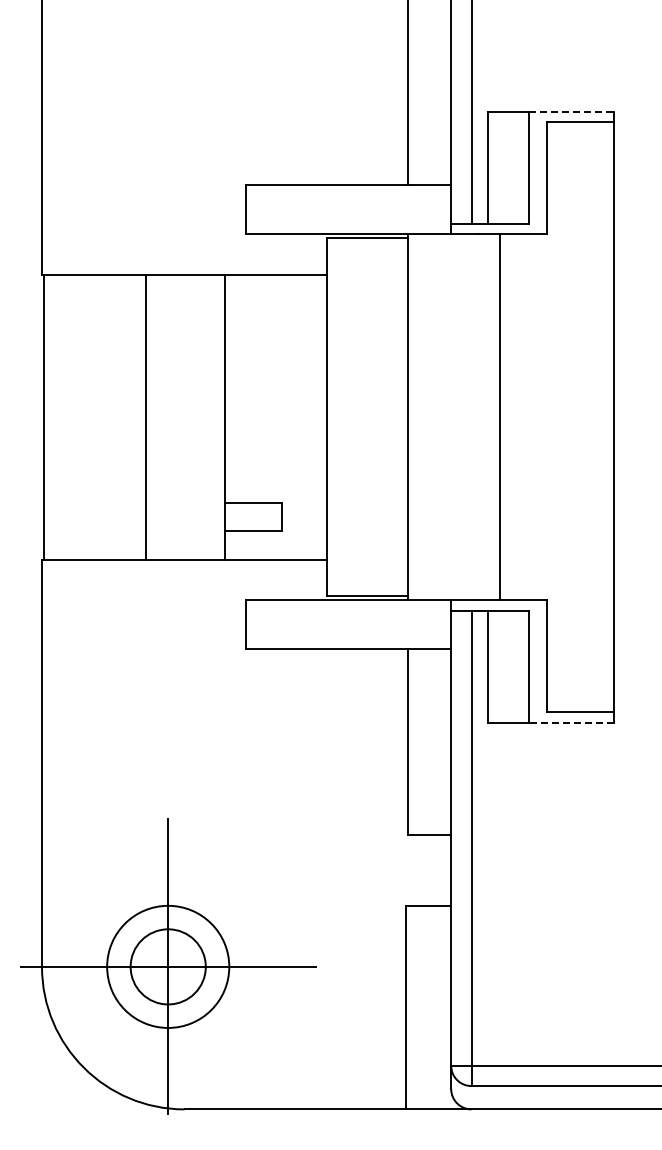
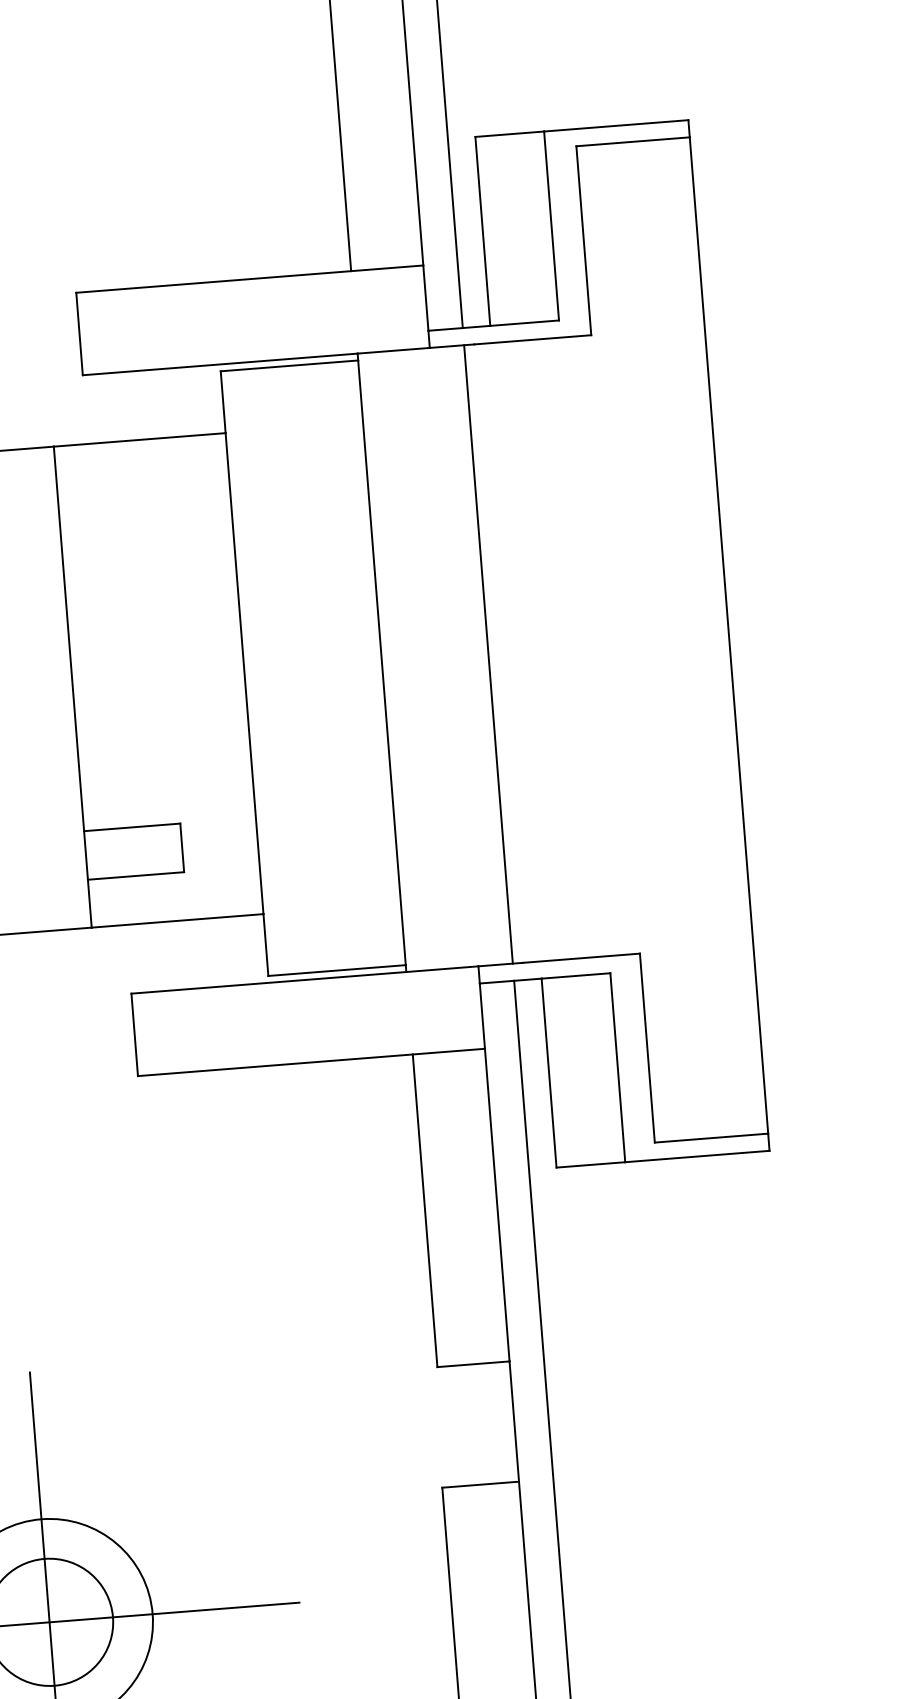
line: (571, 111) -> (616, 125), dashed -> solid
line: (499, 417) -> (488, 654), moved
line: (571, 722) -> (697, 1156), dashed -> solid

